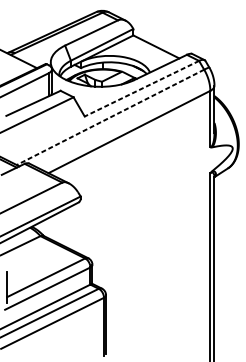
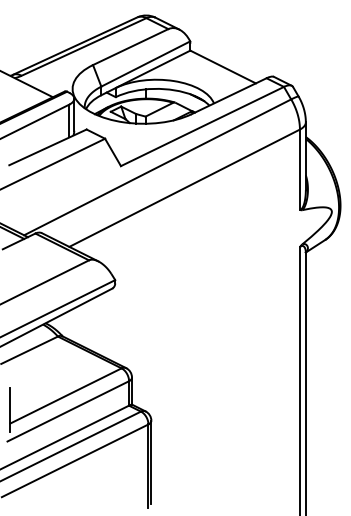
line: (141, 88) -> (202, 126), dashed -> solid
line: (110, 117) -> (157, 167), dashed -> solid

